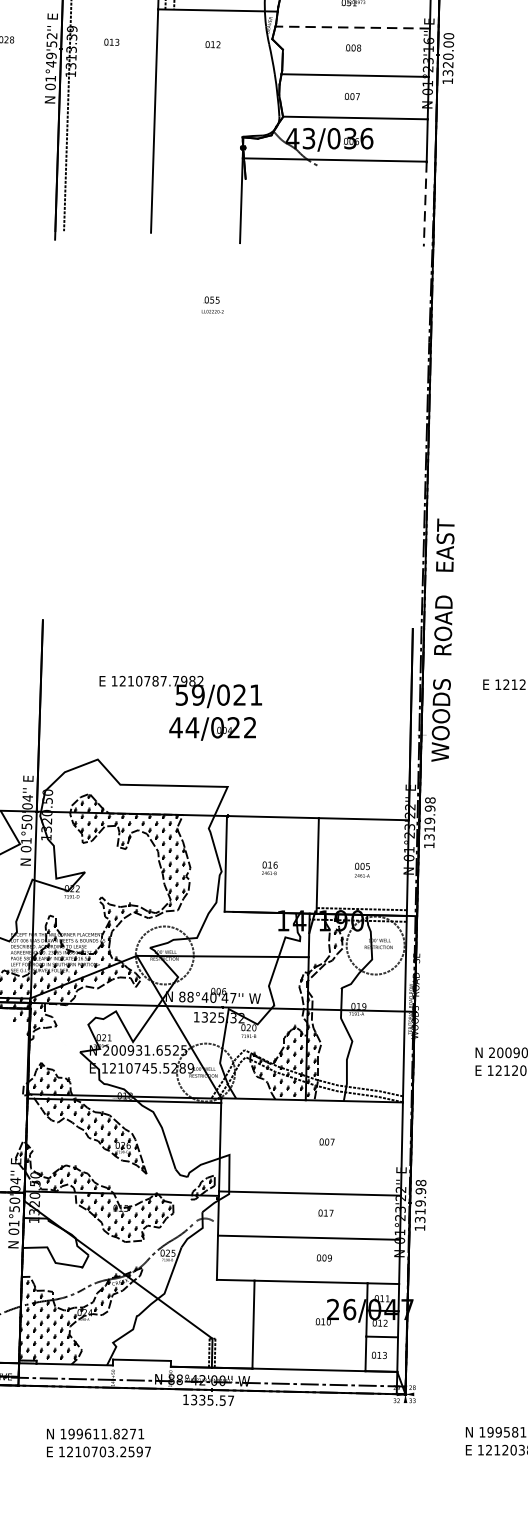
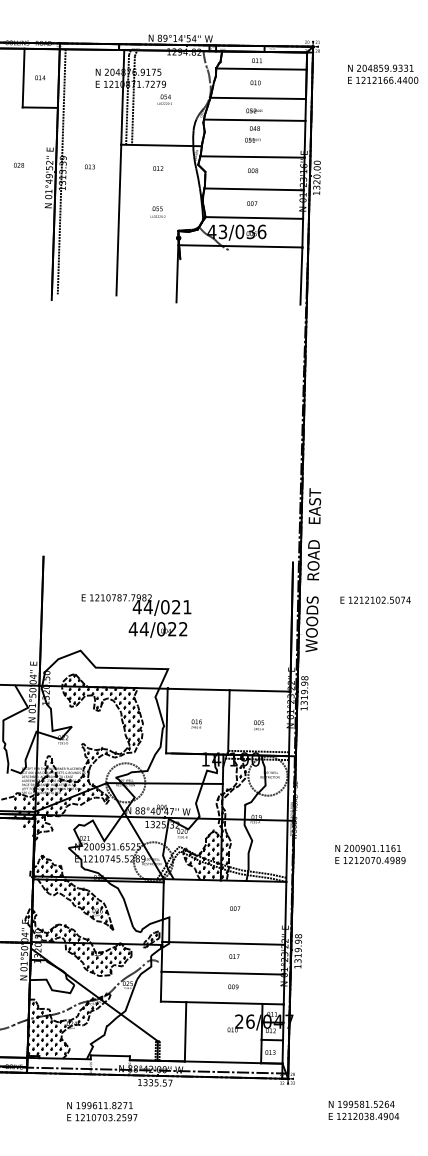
line: (351, 26) -> (251, 156), dashed -> solid
line: (425, 204) -> (301, 276), dashed -> solid
text: (211, 304) -> (157, 211), moved
text: (189, 695) -> (142, 607), 59/021 -> 44/021
text: (99, 1442) -> (102, 1111), moved

